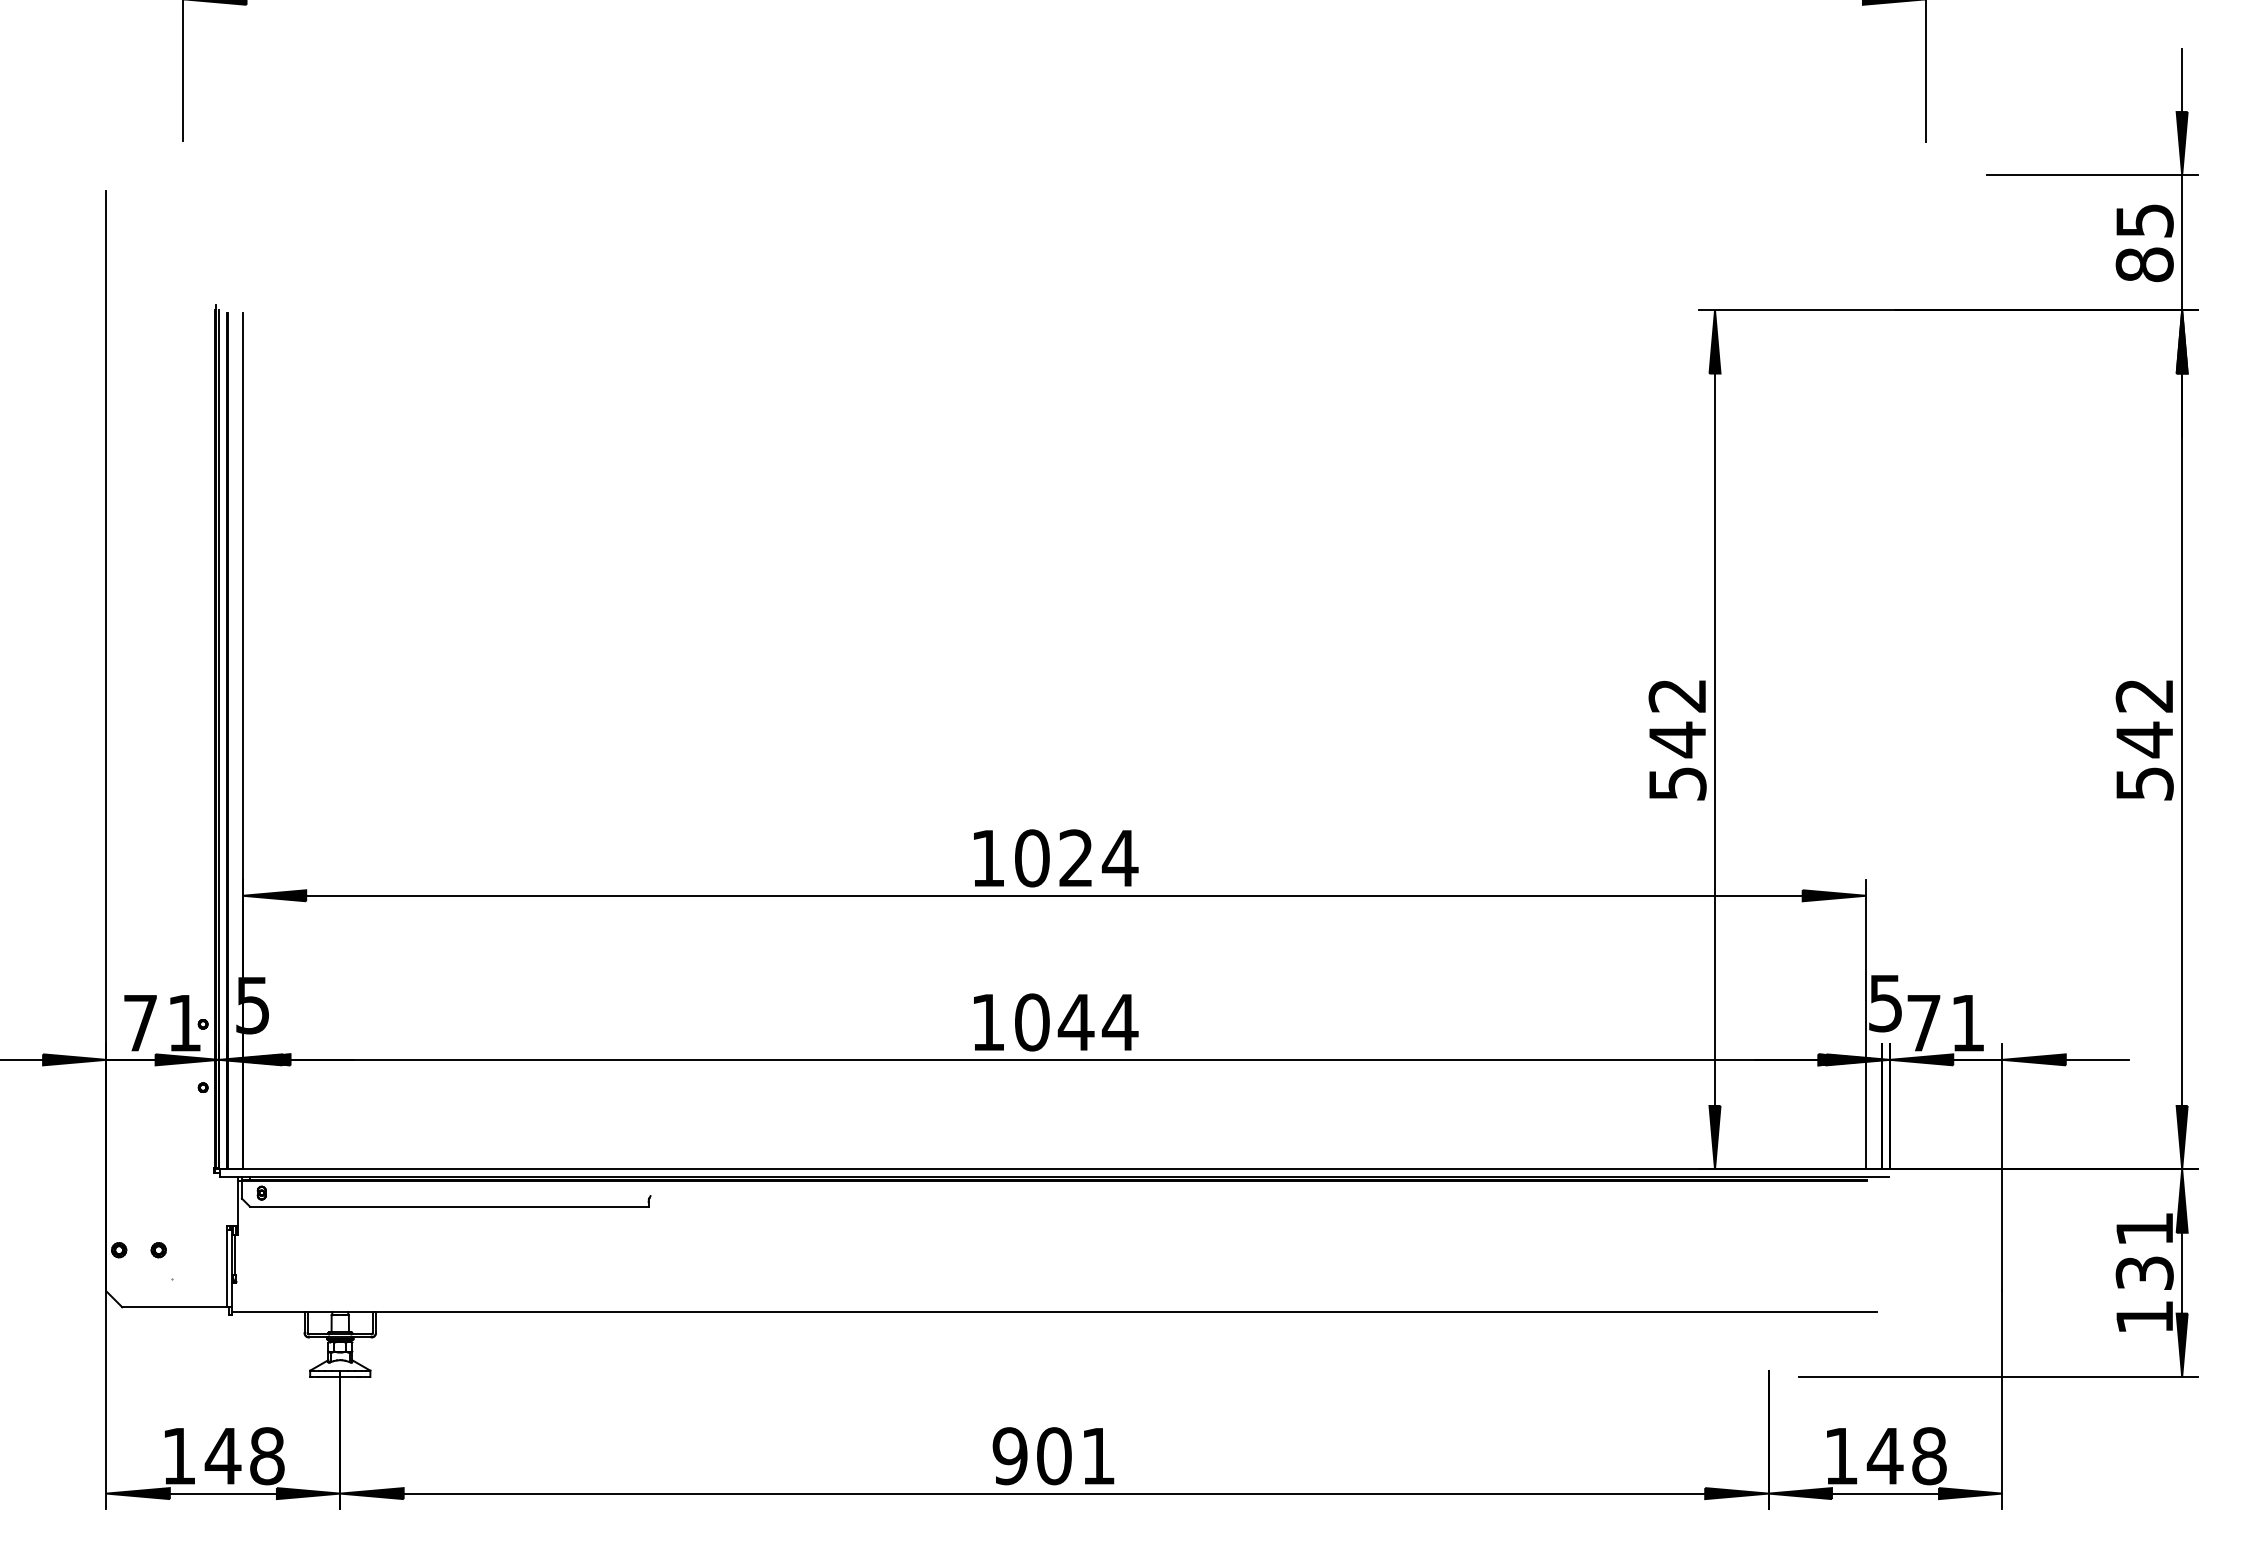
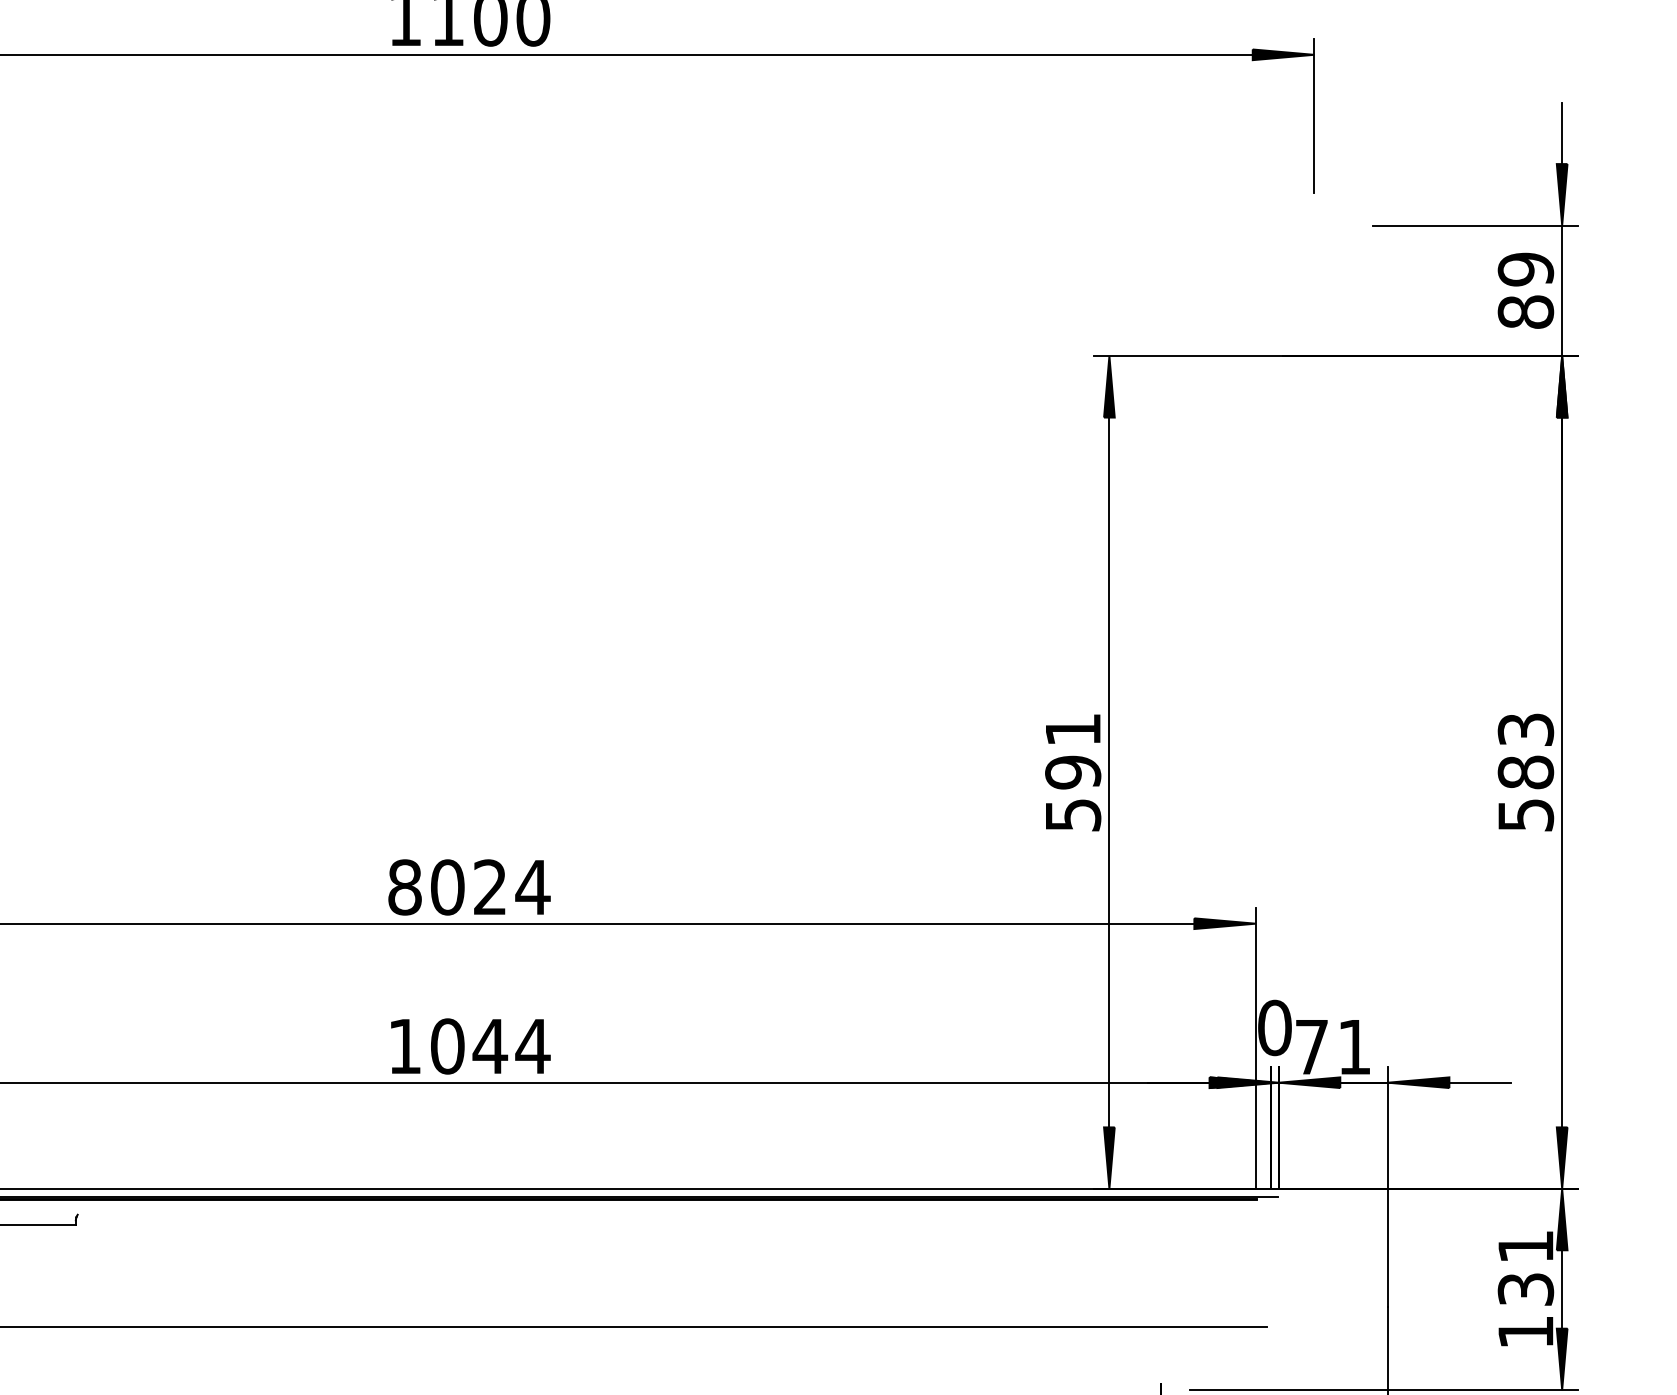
text: (2144, 220) -> (1525, 269), 85 -> 89
text: (2144, 718) -> (1525, 751), 542 -> 583
text: (1677, 719) -> (1073, 752), 542 -> 591
text: (988, 858) -> (405, 887), 1024 -> 8024
text: (1885, 1003) -> (1274, 1028), 5 -> 0

